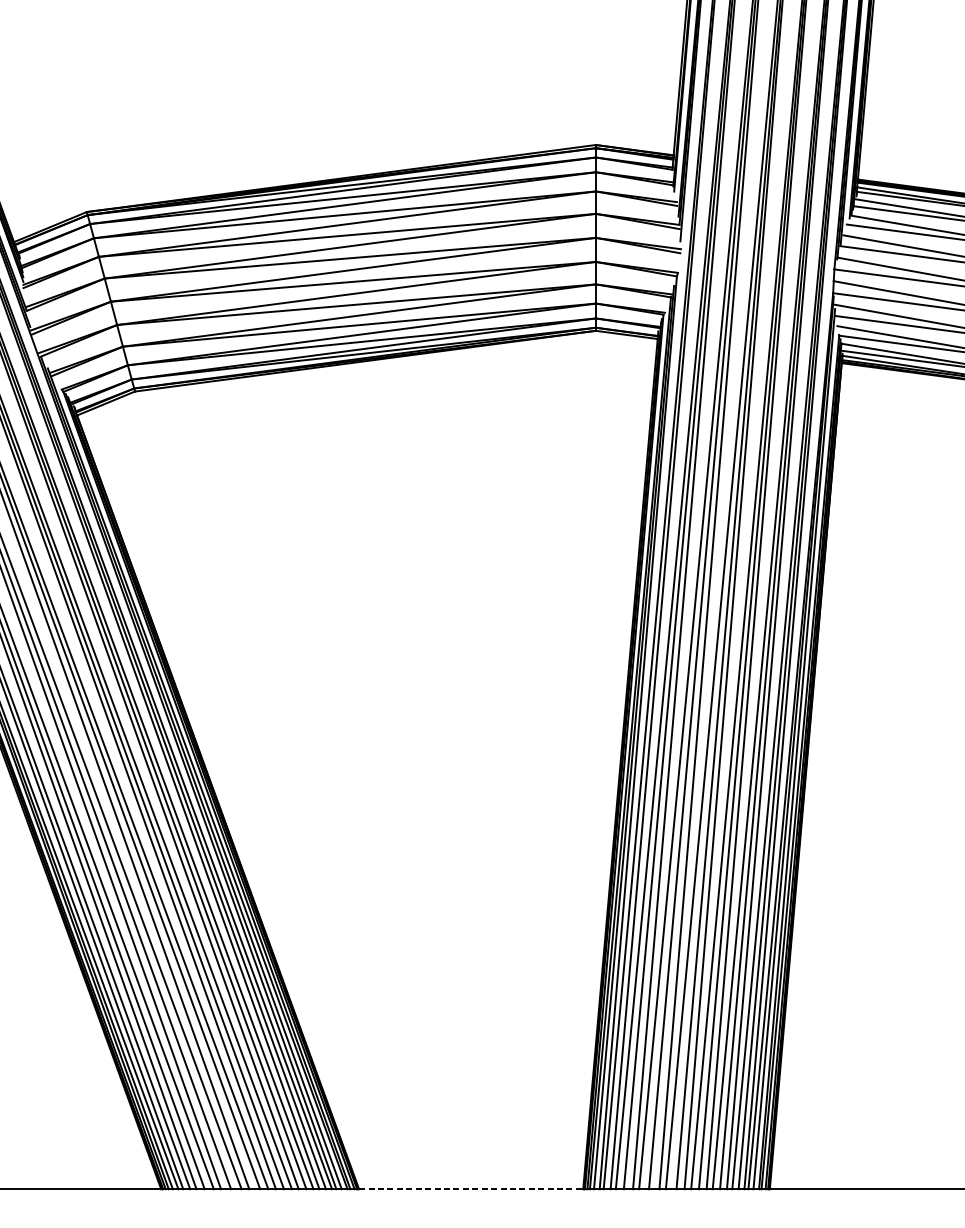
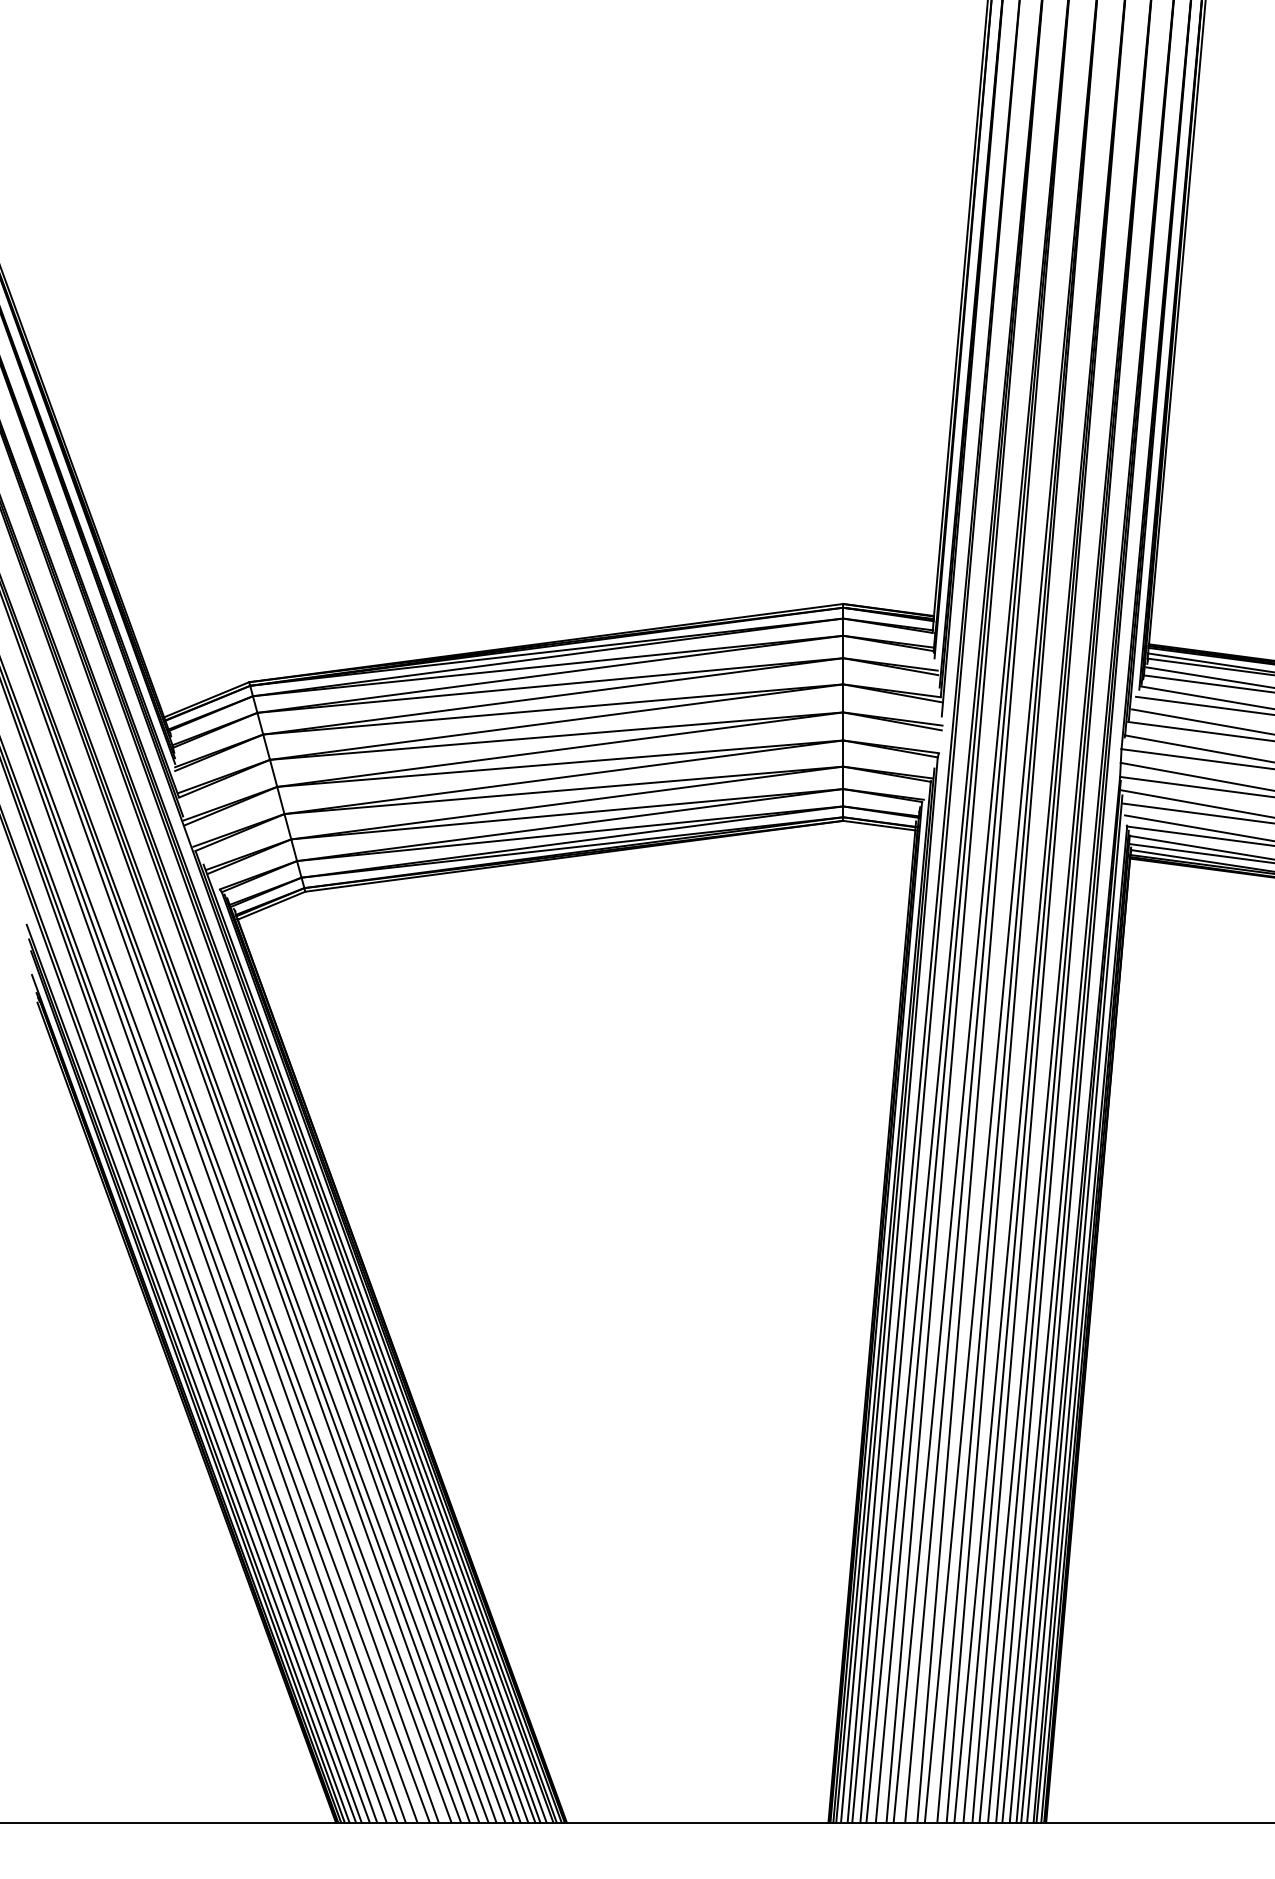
line: (471, 1189) -> (697, 1822), dashed -> solid

